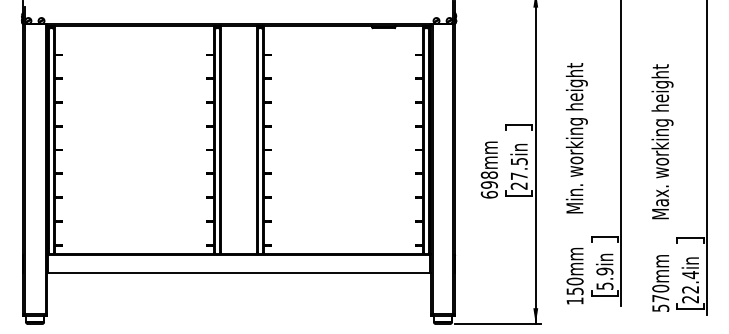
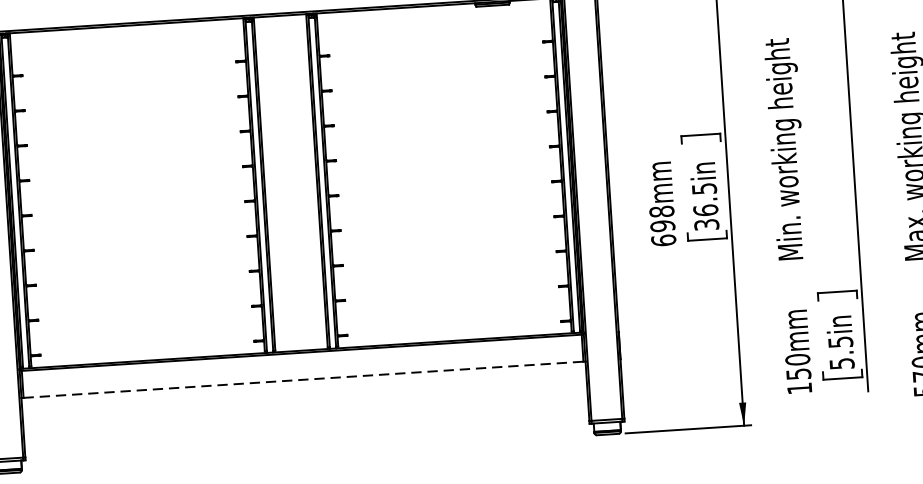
text: (518, 180) -> (705, 216), 27.5in -> 36.5in
text: (604, 271) -> (840, 342), 5.9in -> 5.5in
line: (239, 273) -> (304, 379), solid -> dashed

